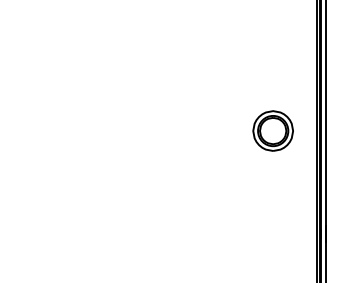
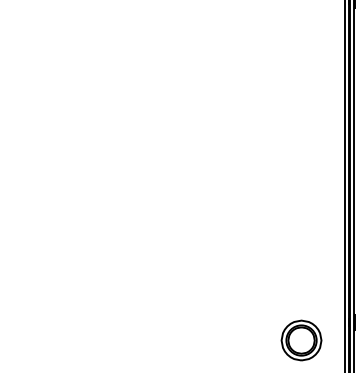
part: (273, 131) -> (301, 340), moved

